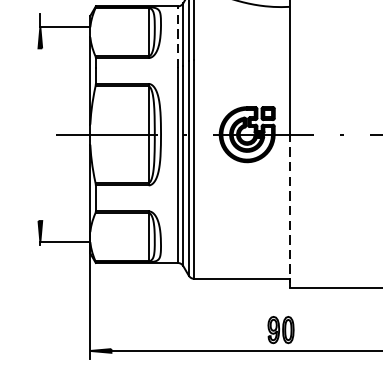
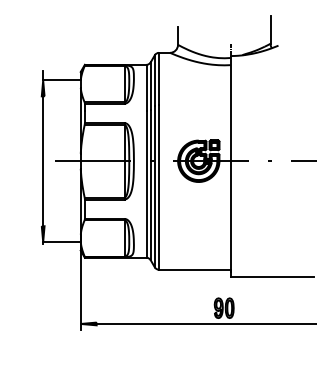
line: (177, 36) -> (146, 87), dashed -> solid
line: (40, 134) -> (43, 161), added
line: (289, 212) -> (230, 219), dashed -> solid

